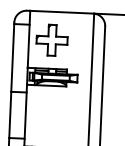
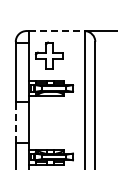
line: (61, 12) -> (56, 31), solid -> dashed
line: (9, 114) -> (15, 122), solid -> dashed

